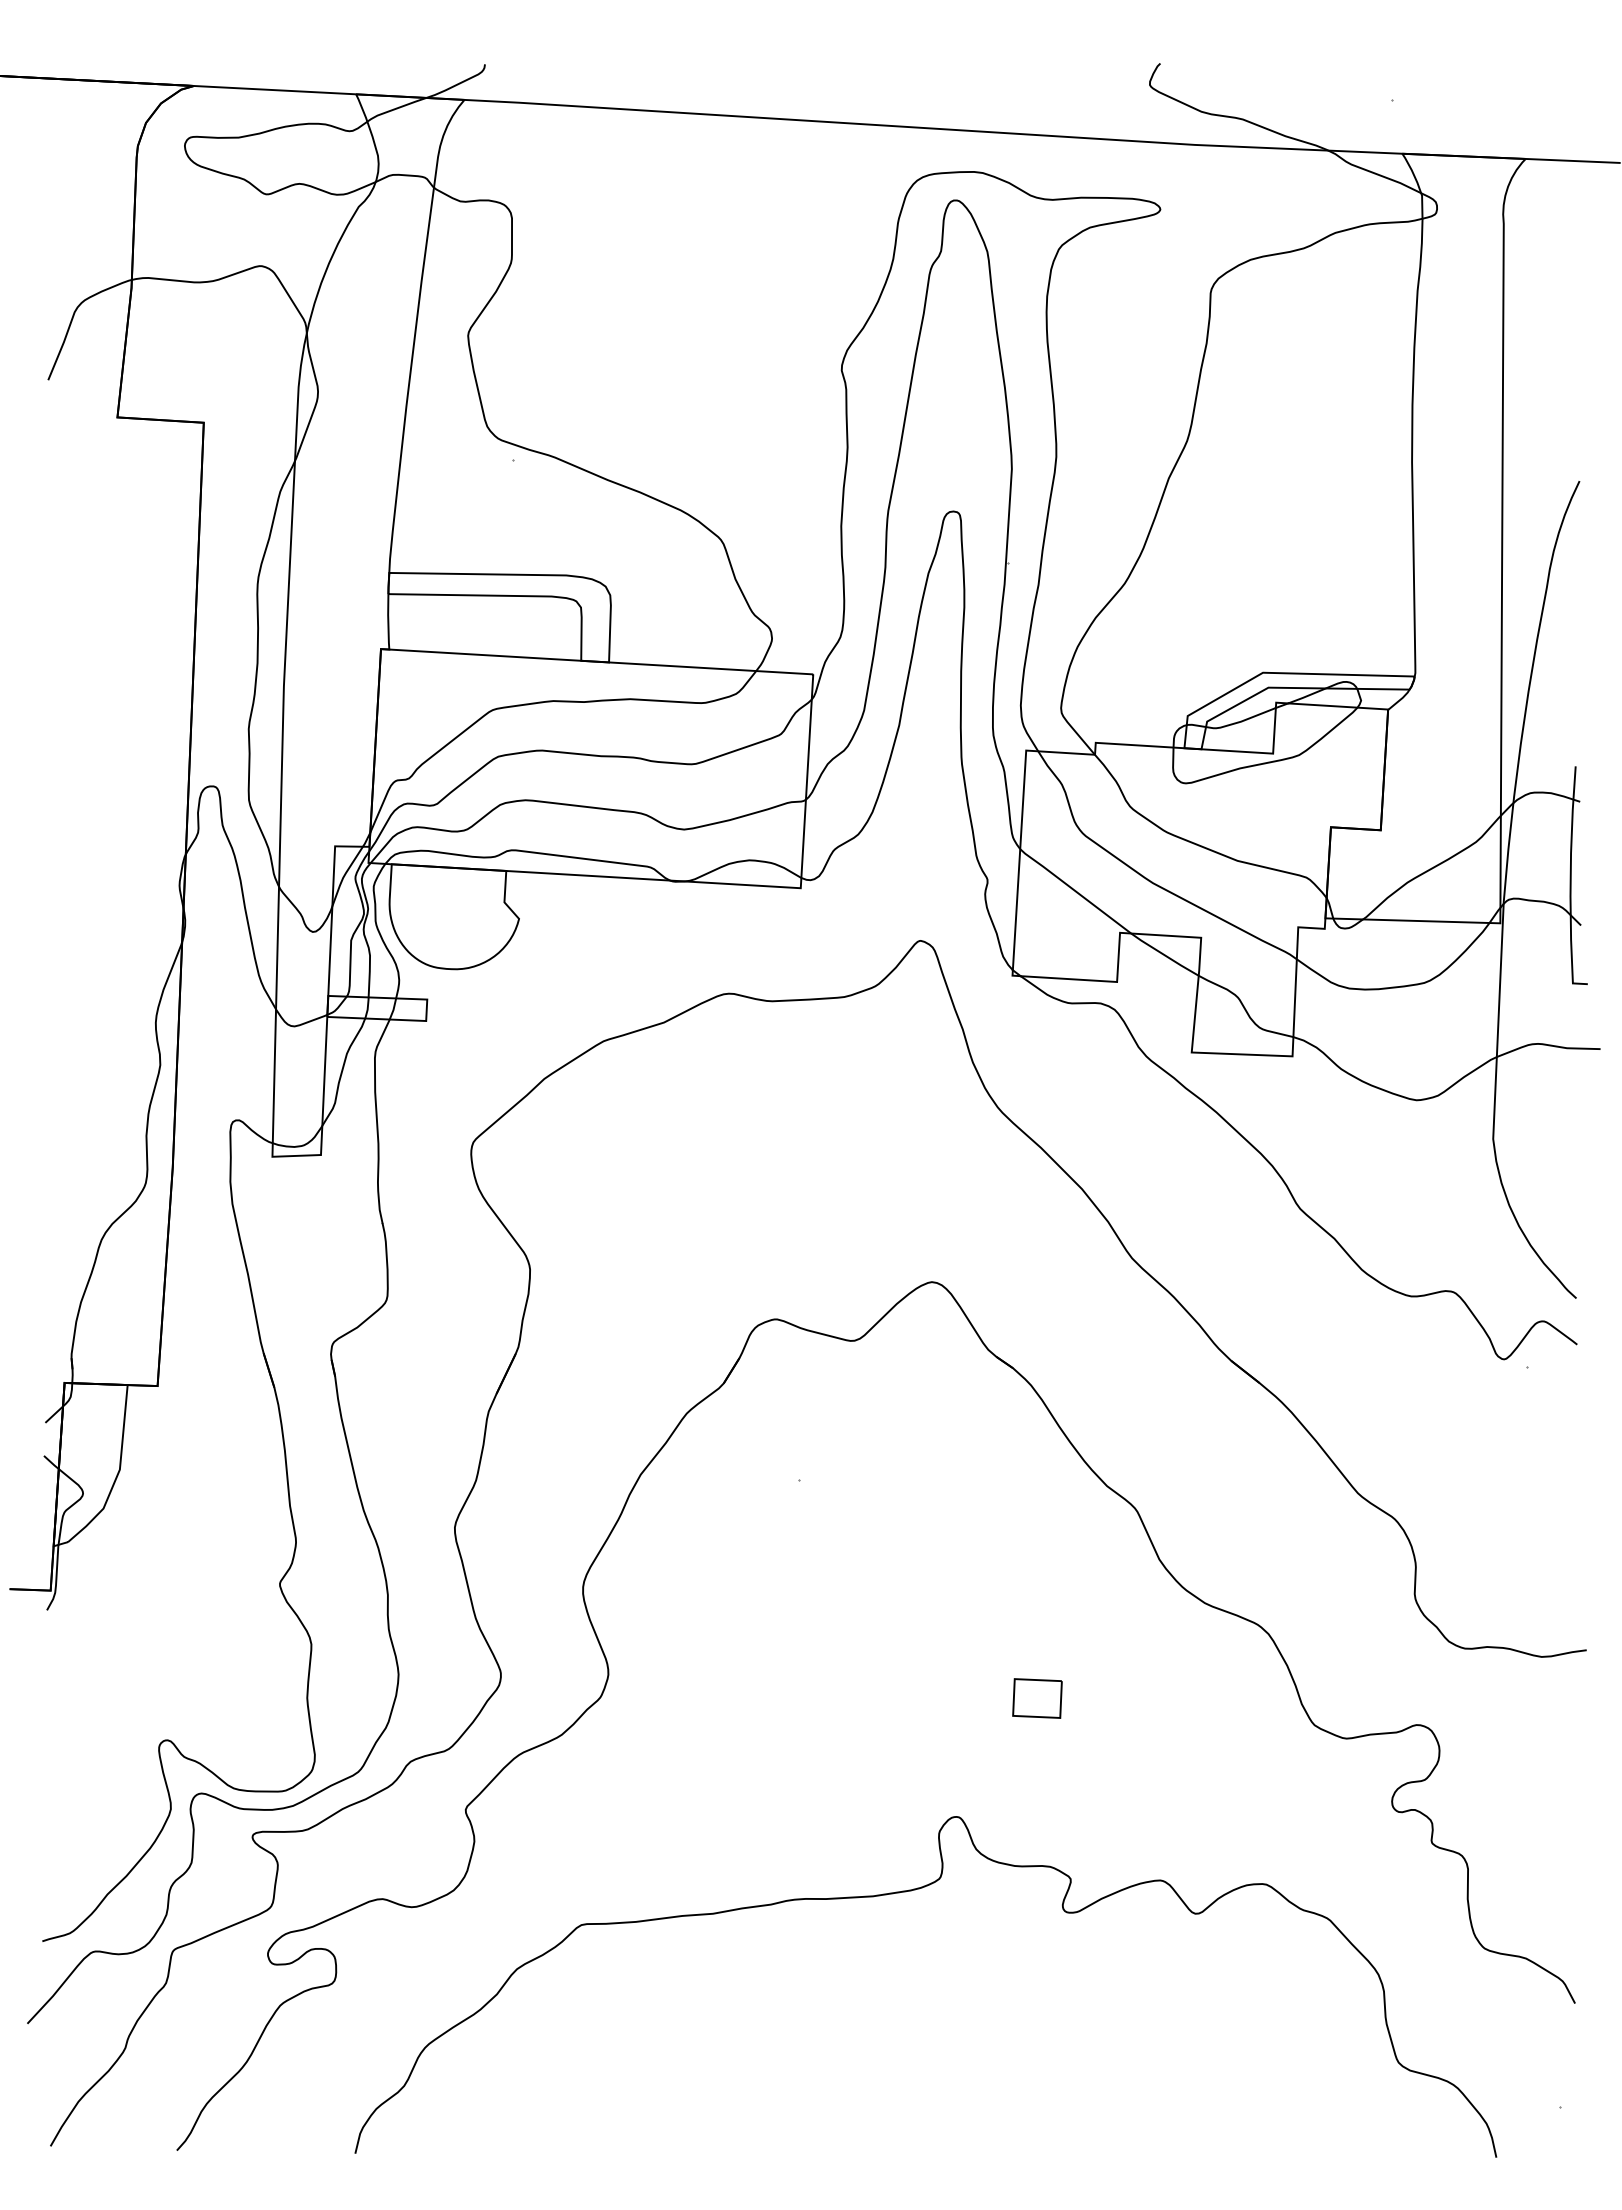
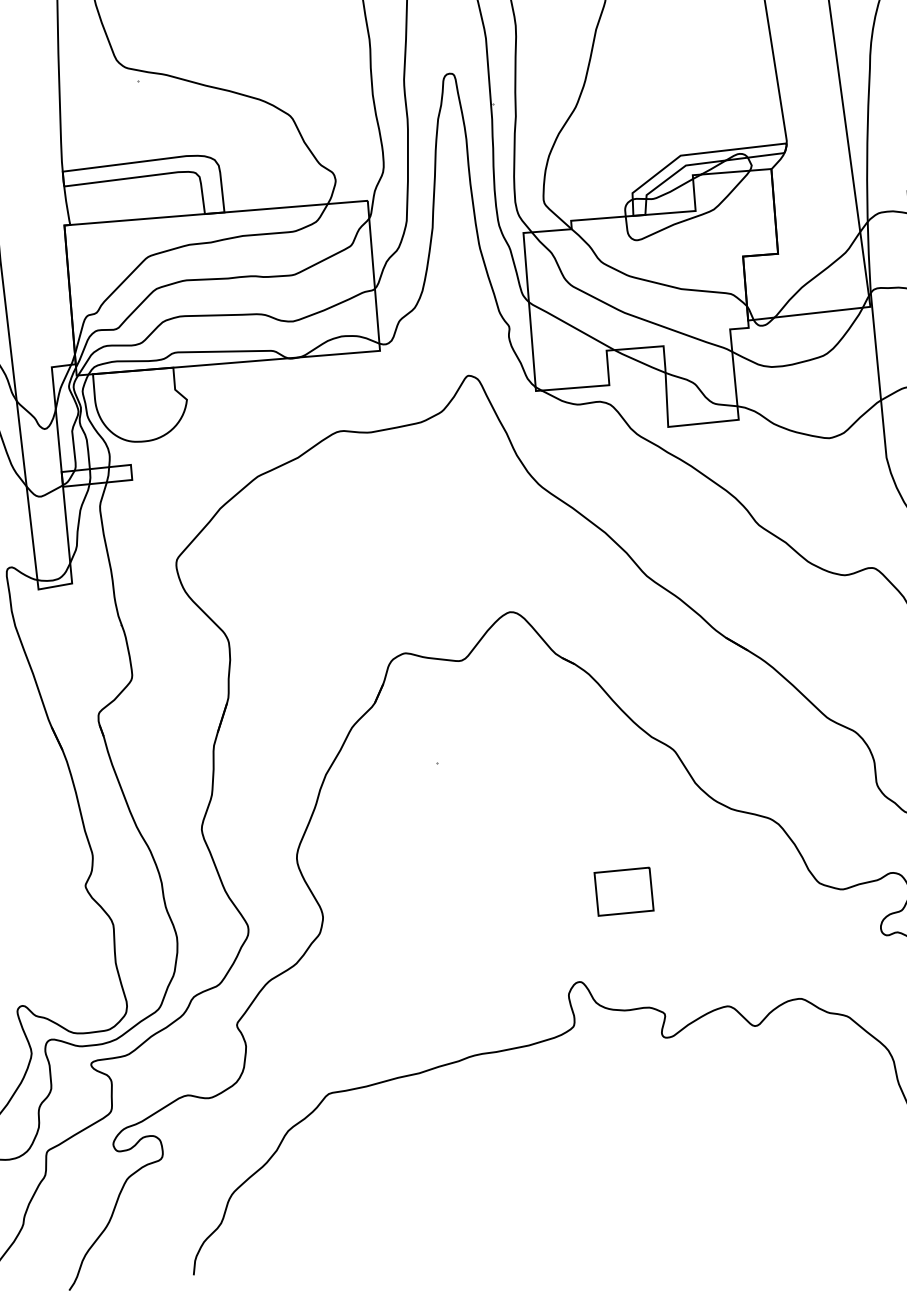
part: (1037, 1698) -> (624, 891), size x1.67

